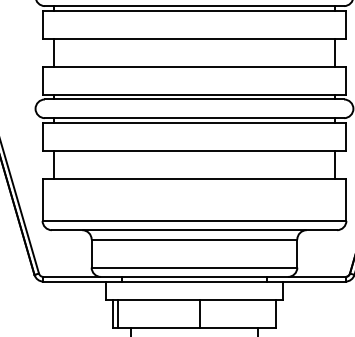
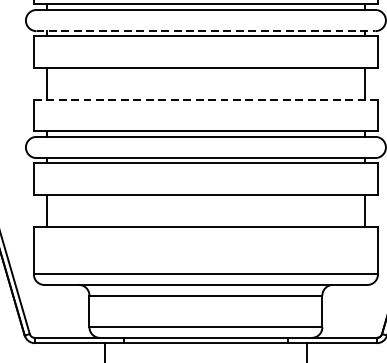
line: (194, 6) -> (205, 31), solid -> dashed
line: (194, 66) -> (205, 99), solid -> dashed

